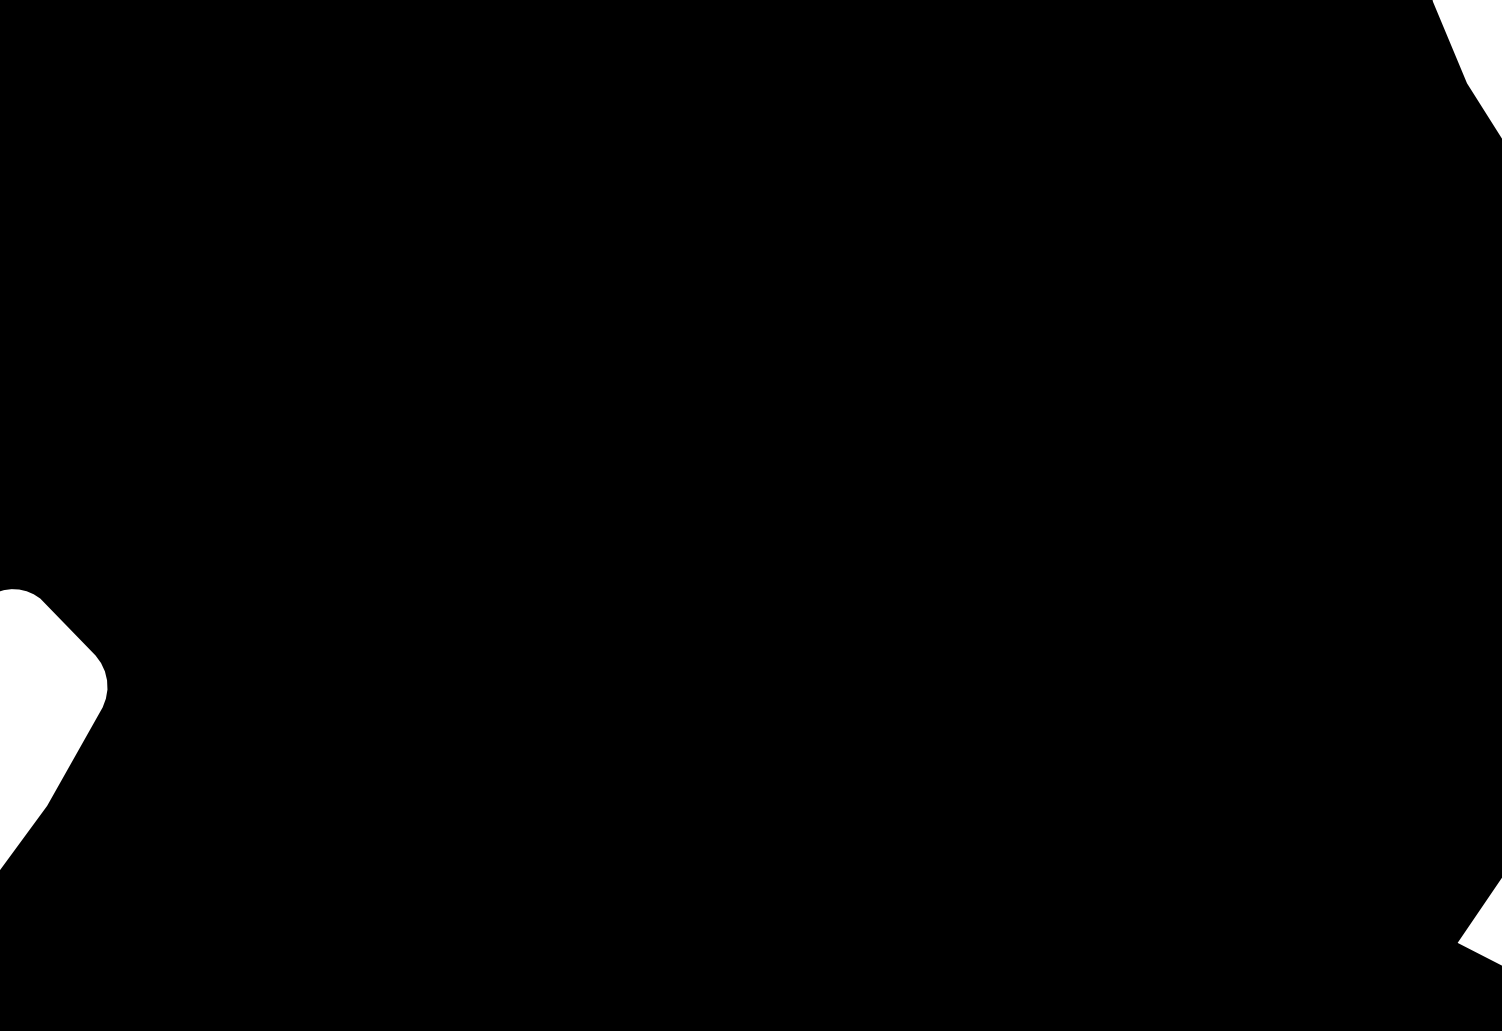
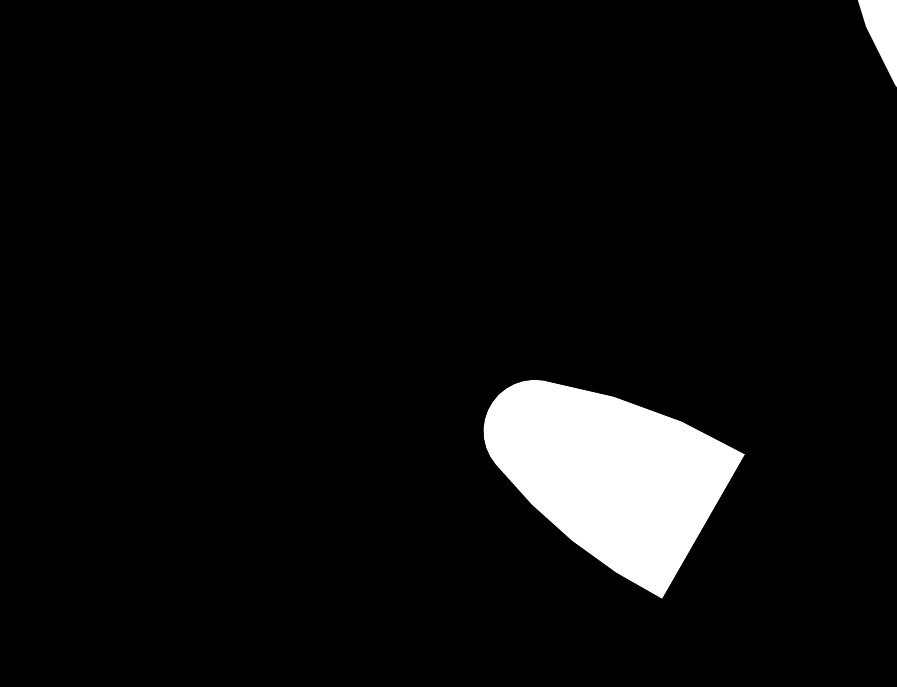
fill: (1050, 608) -> (617, 488), removed

